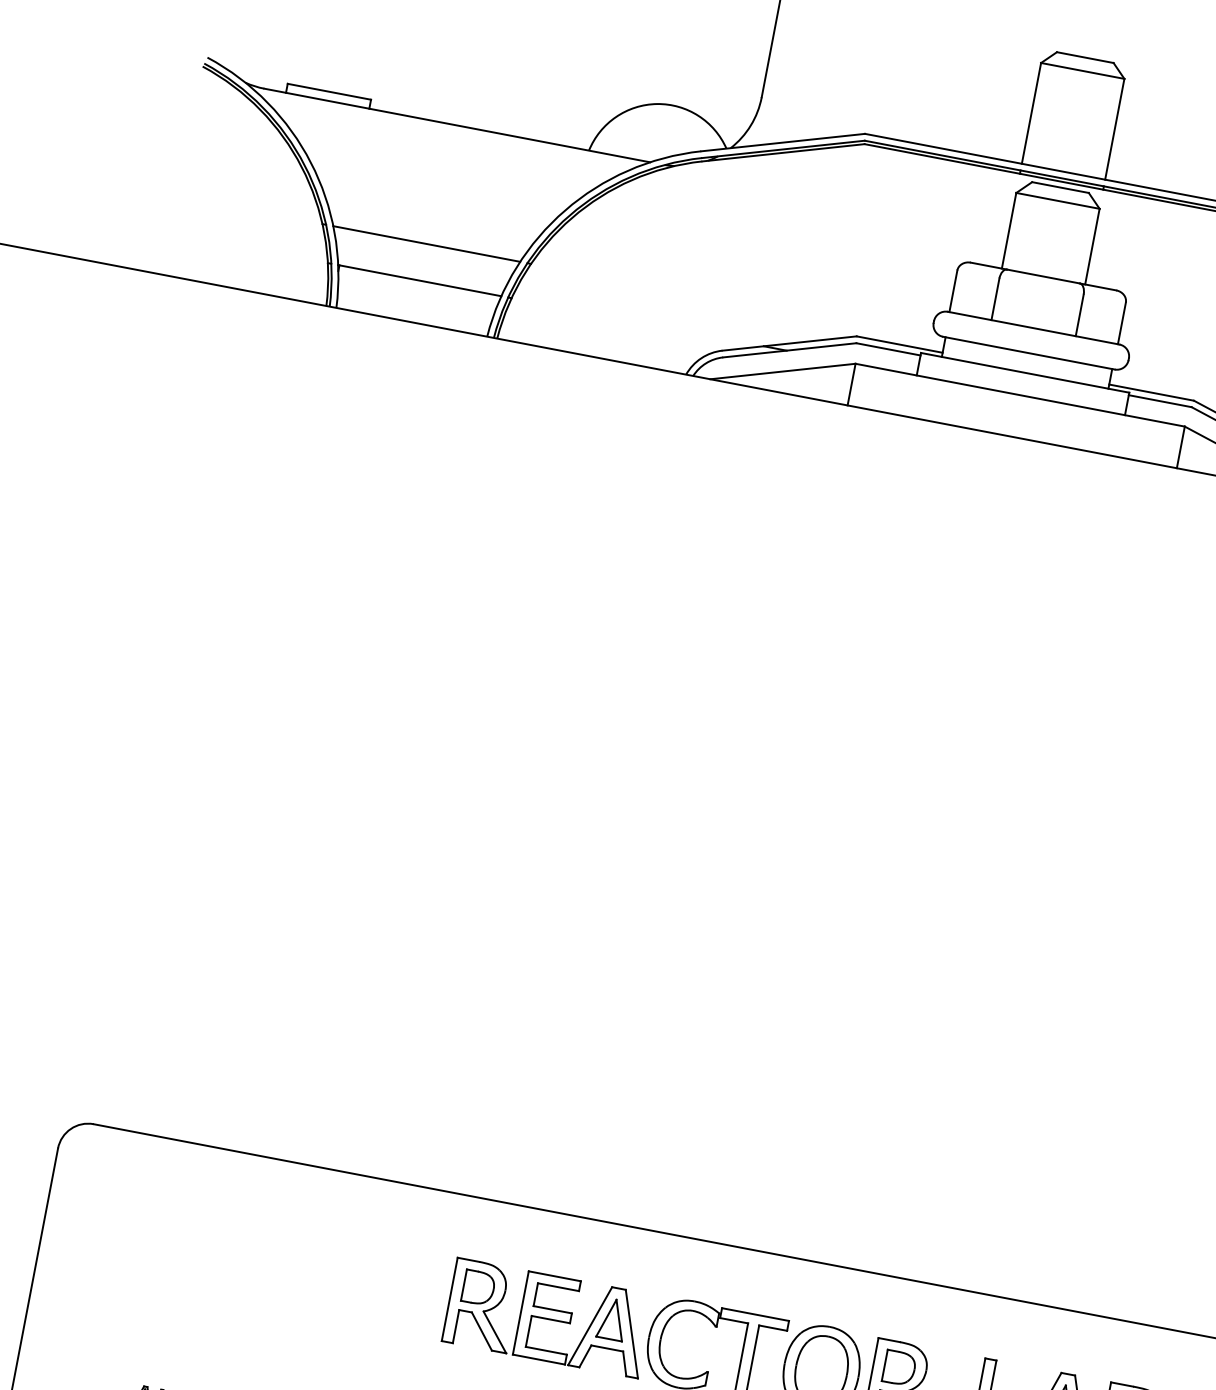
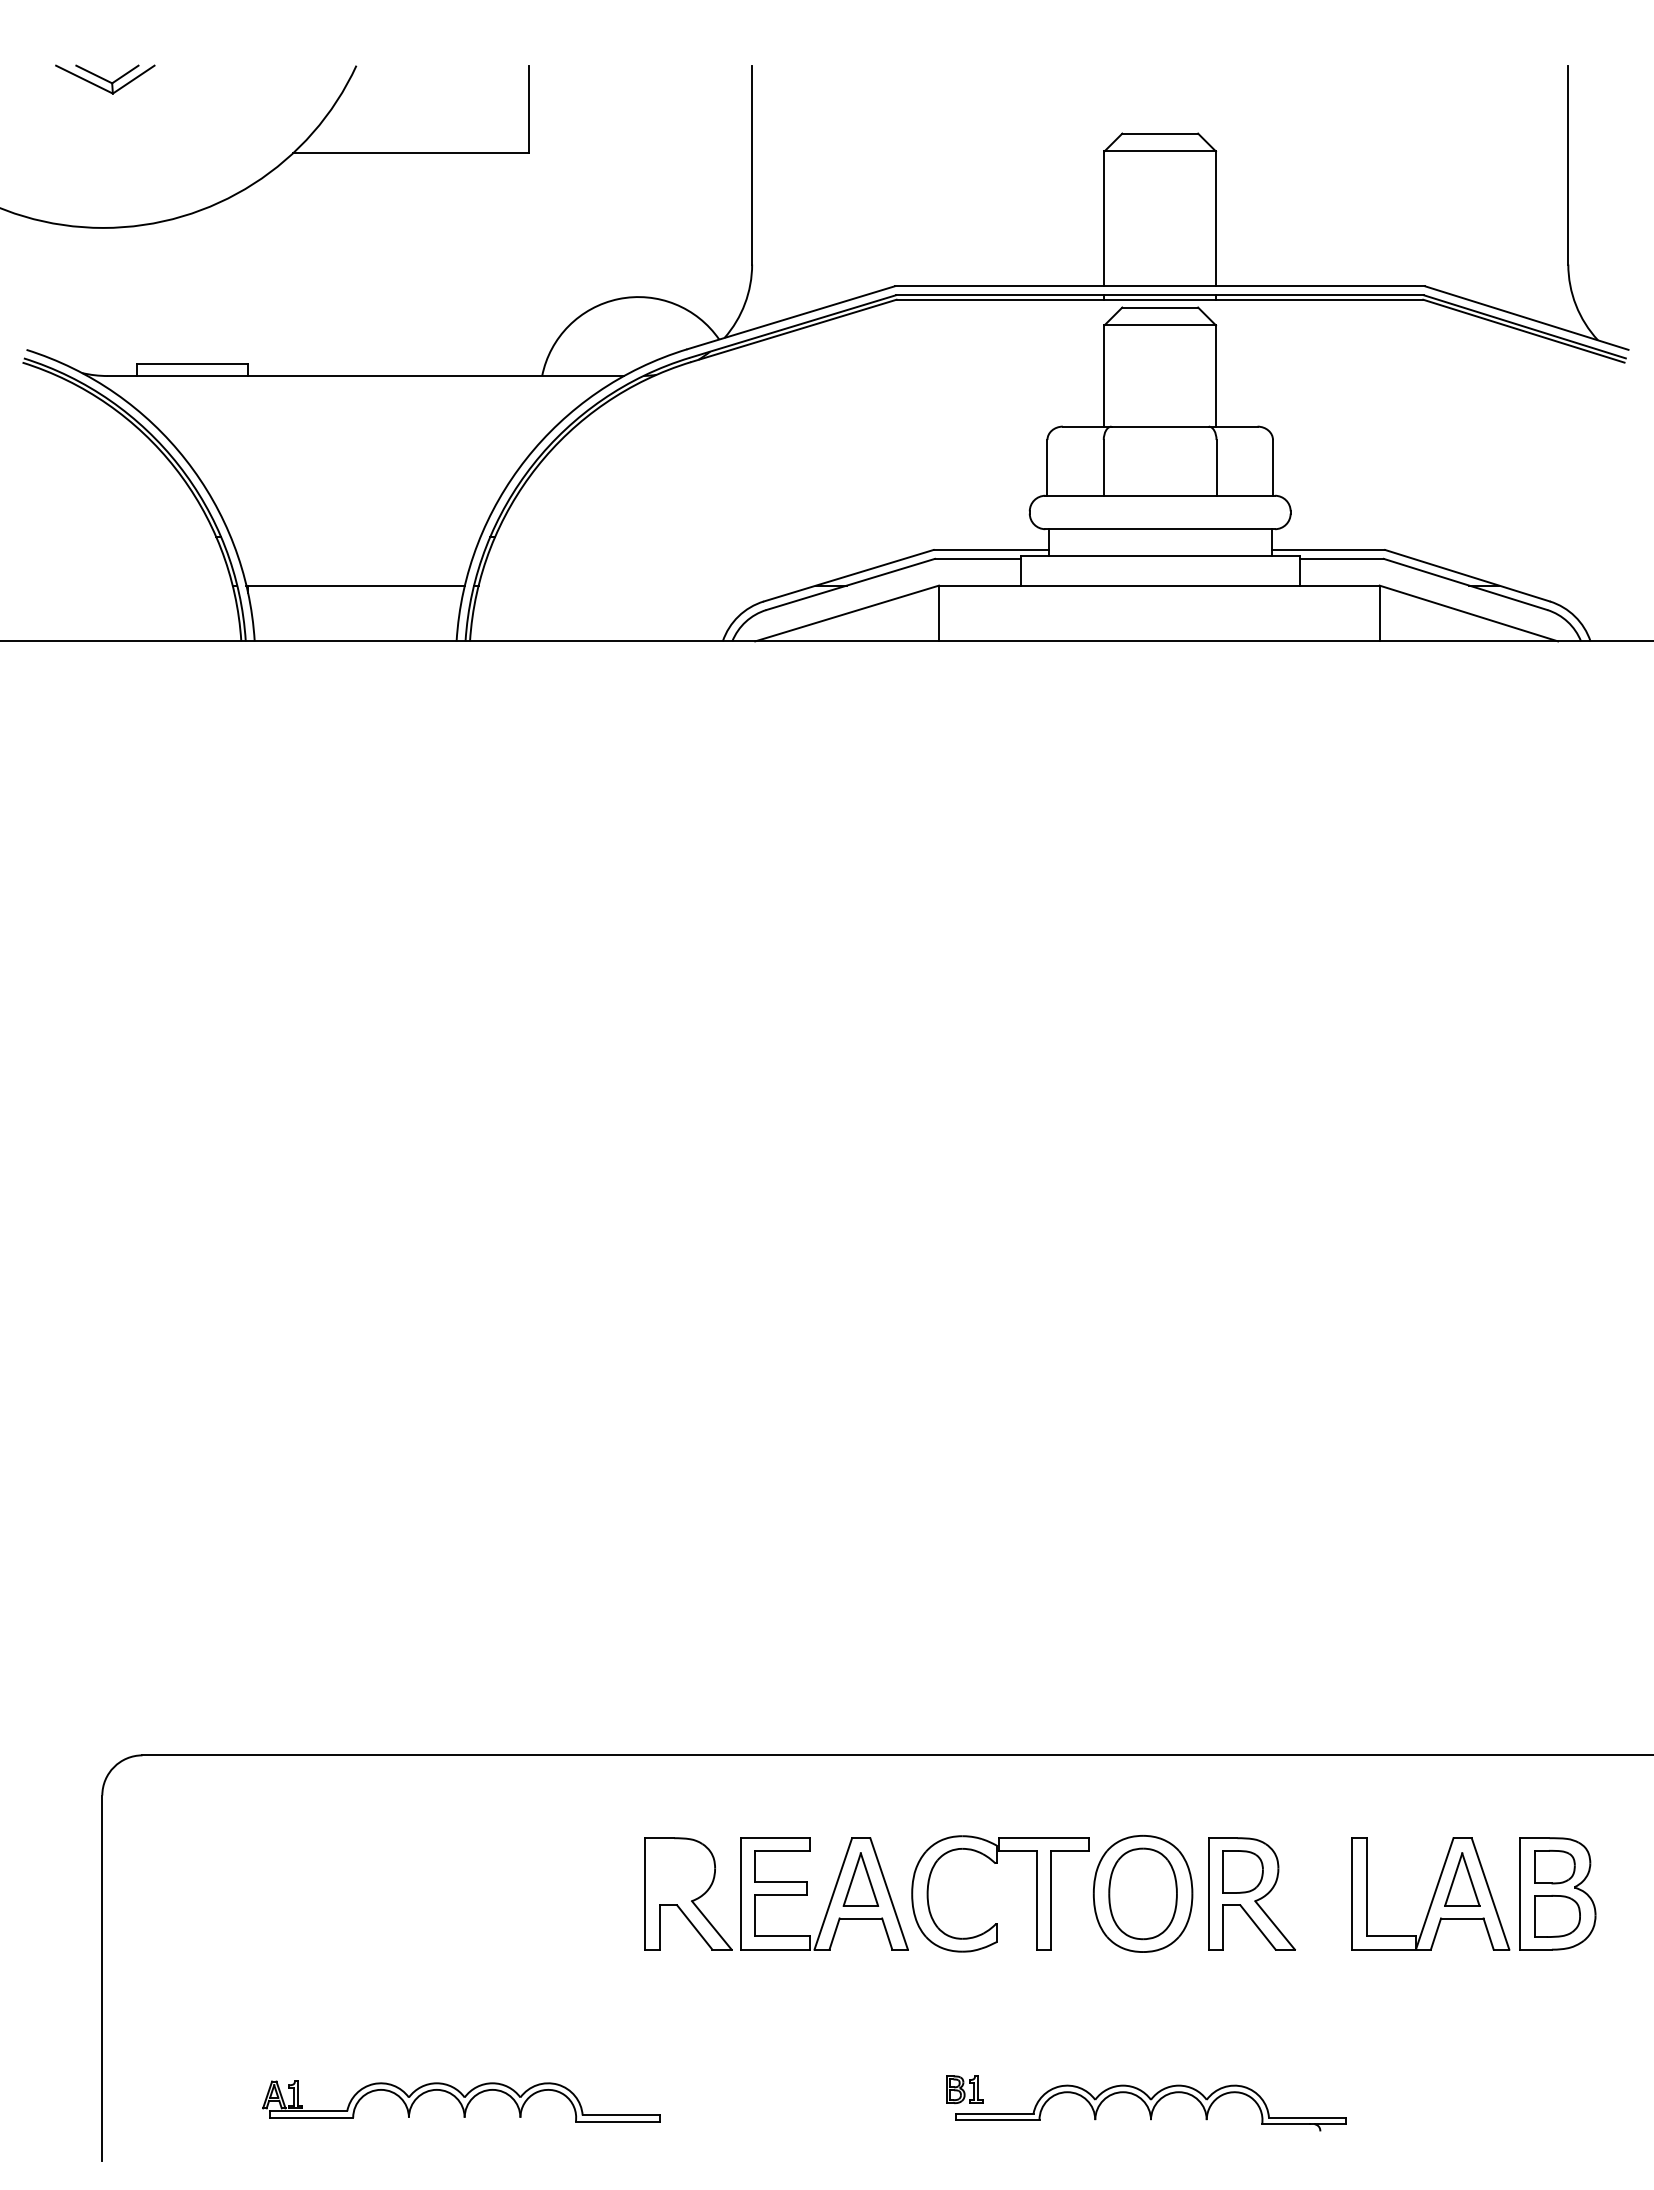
line: (426, 243) -> (355, 536), removed
part: (478, 1287) -> (679, 1871), removed

